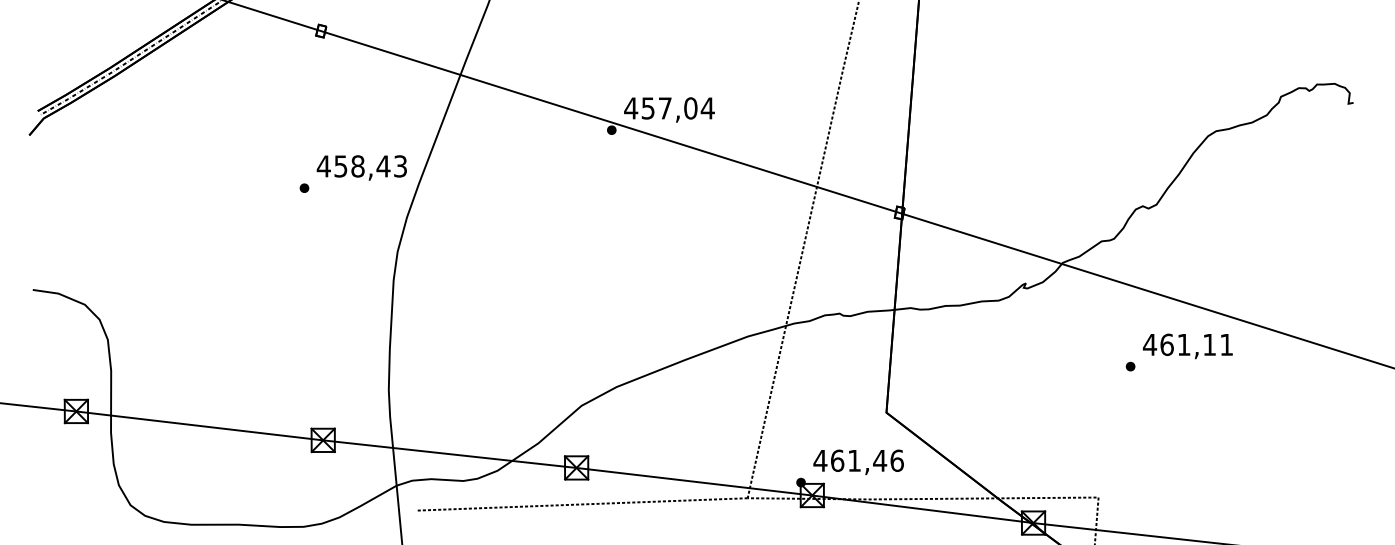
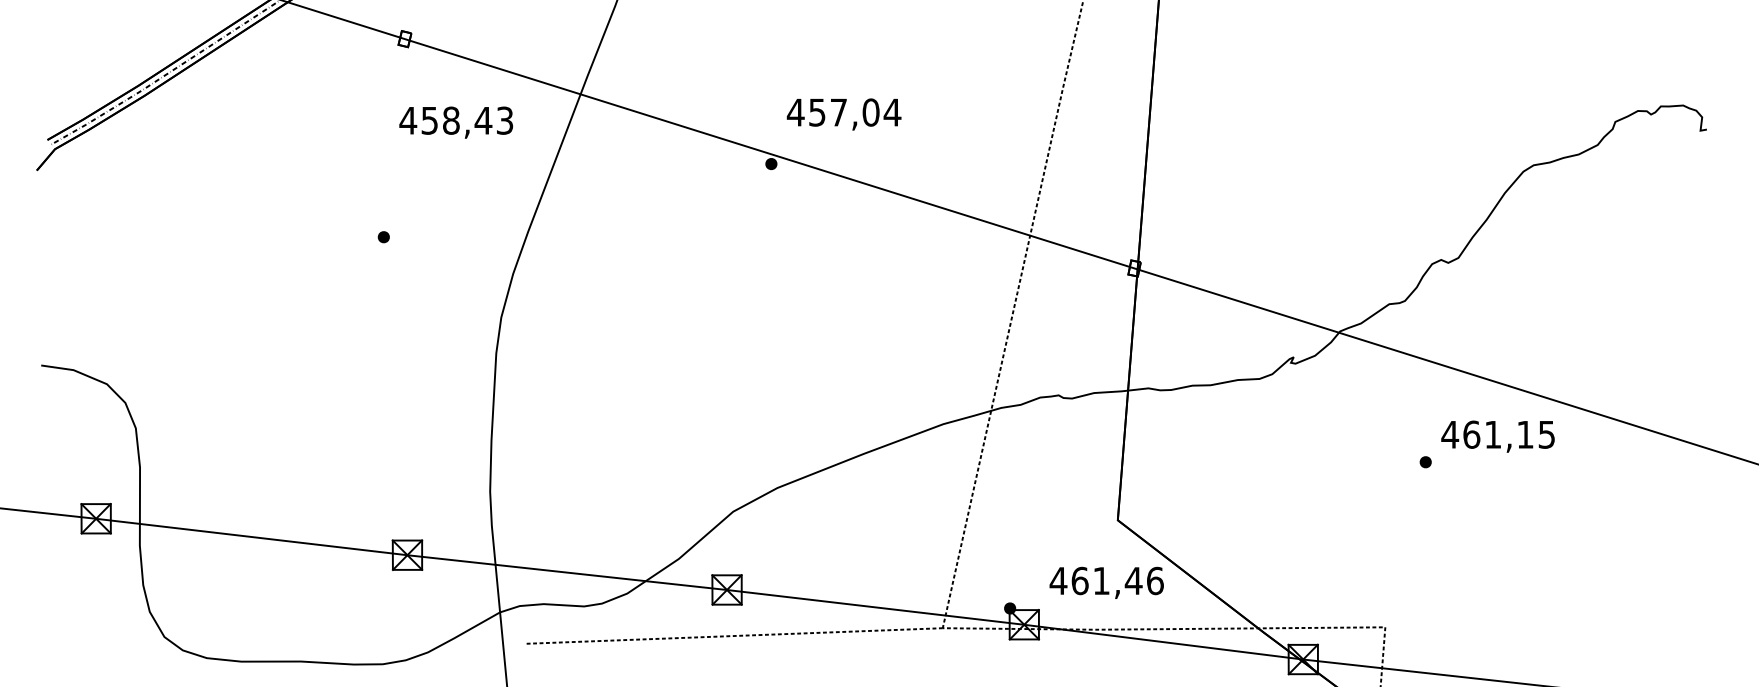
text: (668, 109) -> (843, 114), moved
text: (362, 167) -> (456, 122), moved
text: (1226, 344) -> (1546, 434), 461,11 -> 461,15
text: (858, 462) -> (1106, 582), moved

